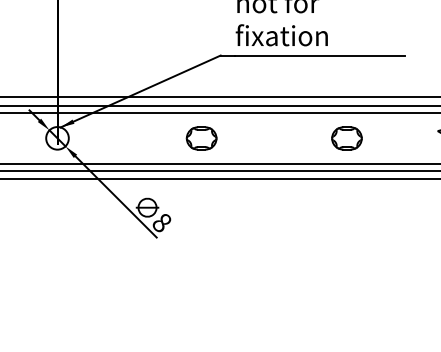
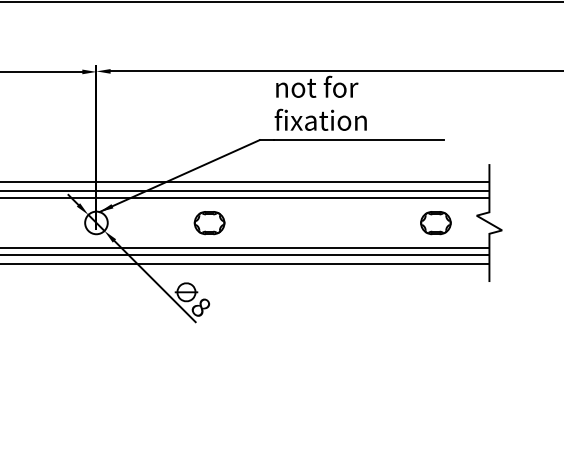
part: (201, 138) -> (209, 223), moved
part: (346, 138) -> (435, 223), moved

